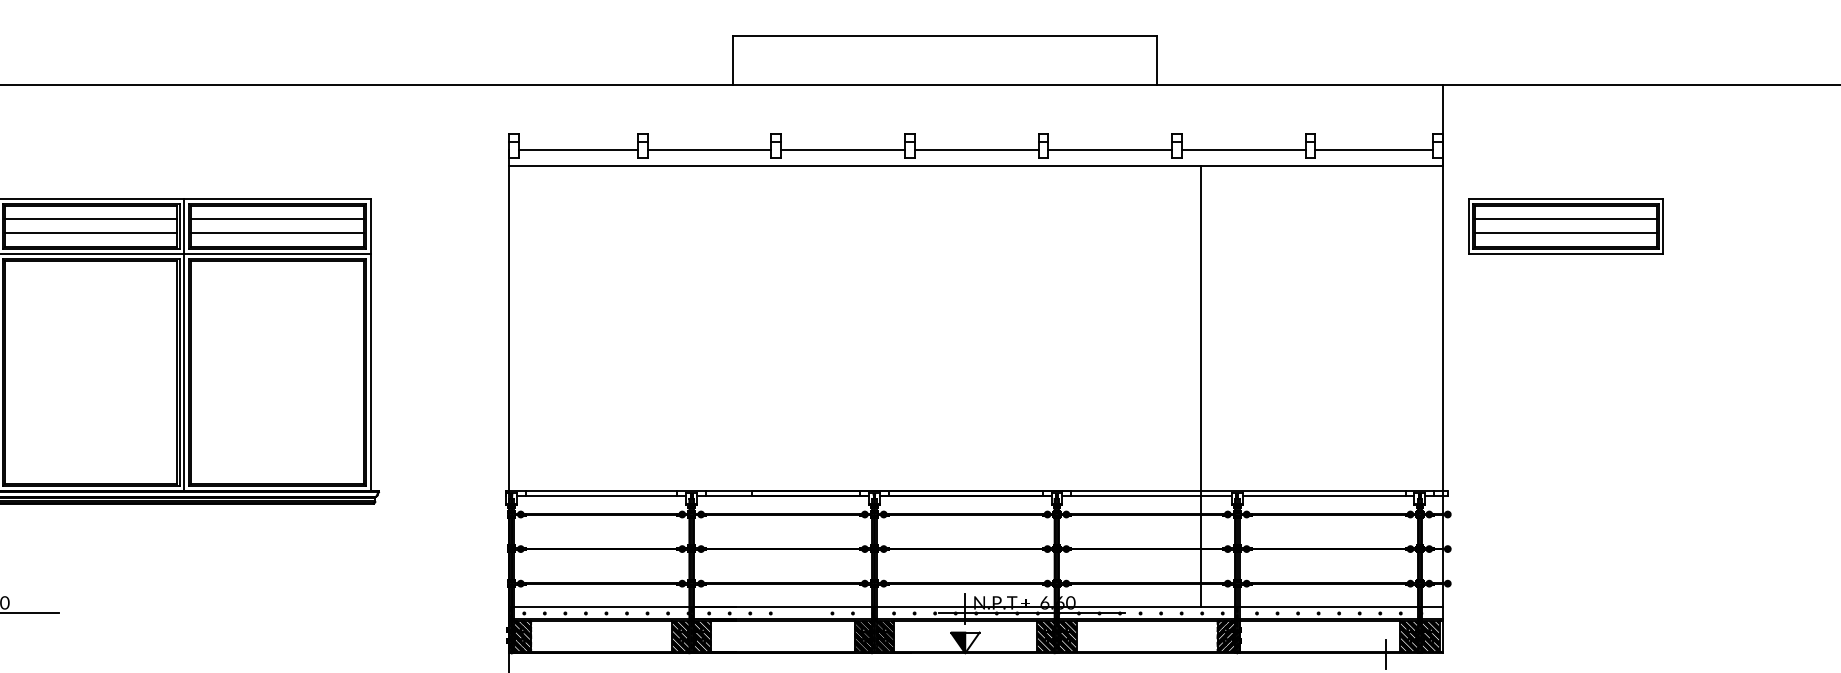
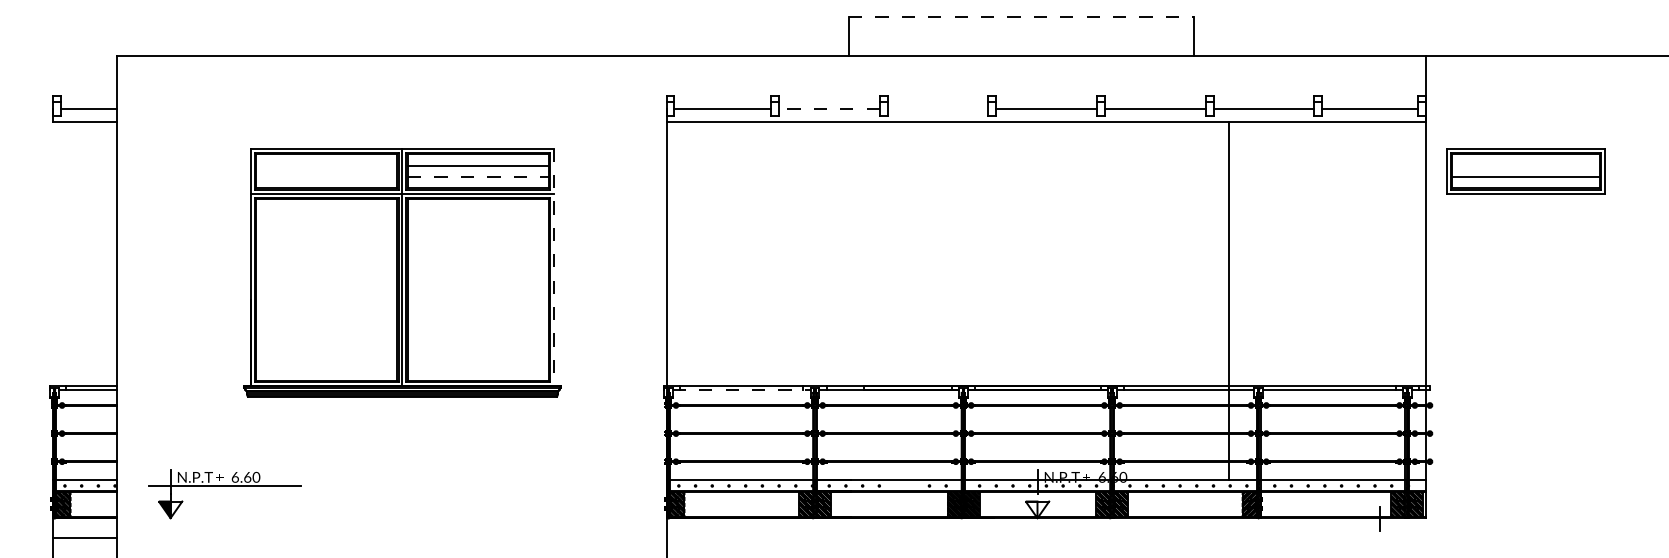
line: (945, 36) -> (1021, 16), solid -> dashed
line: (708, 150) -> (828, 109), solid -> dashed
line: (842, 150) -> (937, 109), removed
line: (91, 219) -> (326, 165), removed
line: (1565, 219) -> (1525, 165), removed
line: (91, 232) -> (326, 176), removed
line: (277, 232) -> (478, 176), solid -> dashed
line: (371, 344) -> (554, 267), solid -> dashed
line: (601, 496) -> (741, 390), solid -> dashed
line: (1031, 612) -> (1091, 485), removed
fill: (957, 642) -> (1031, 509), removed

